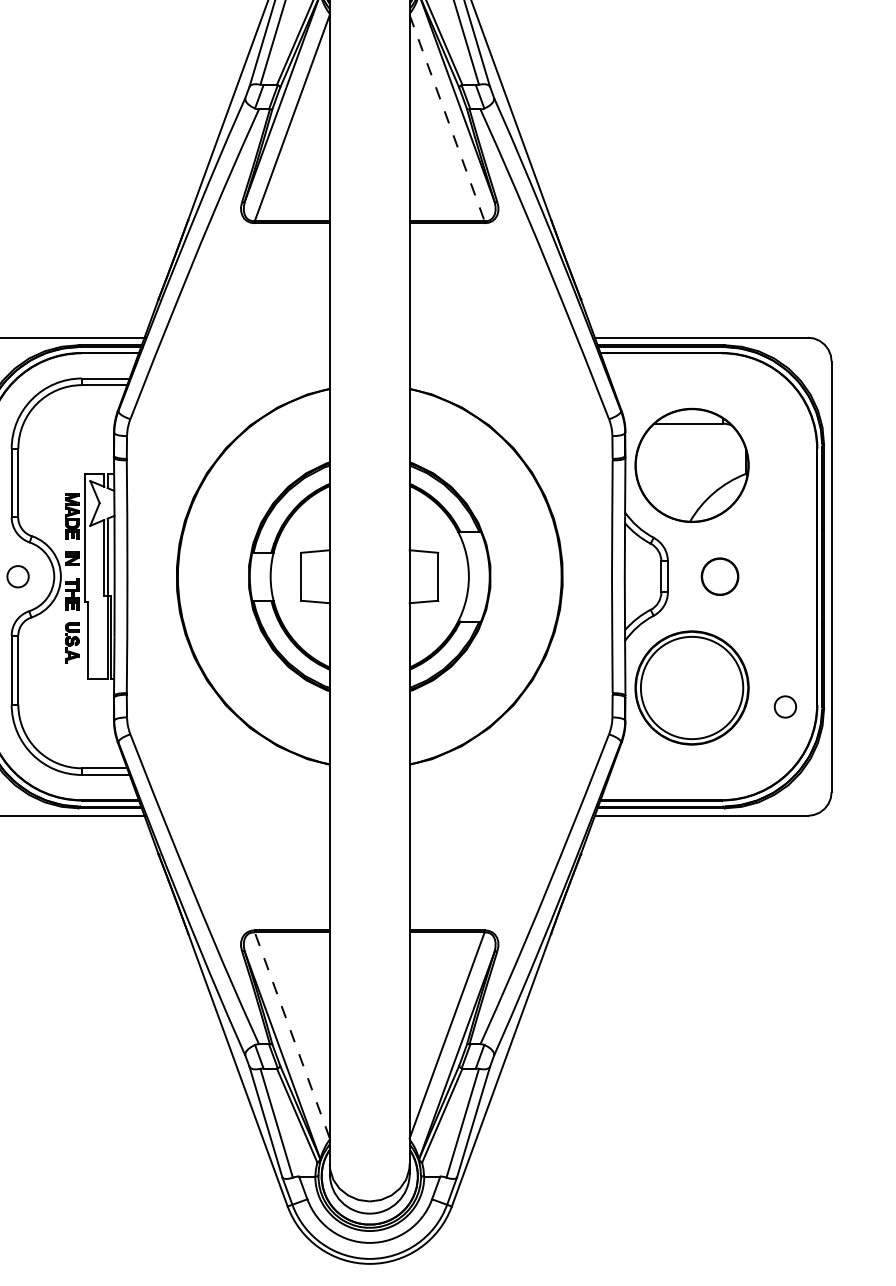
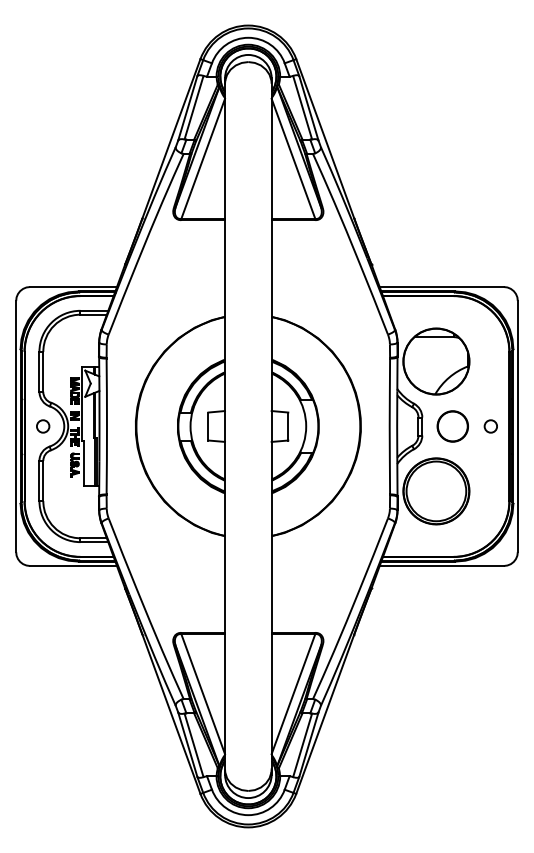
line: (447, 117) -> (293, 158), dashed -> solid
circle: (719, 576) -> (452, 426), size x1.43
circle: (784, 707) -> (490, 426), moved
line: (292, 1036) -> (203, 694), dashed -> solid

